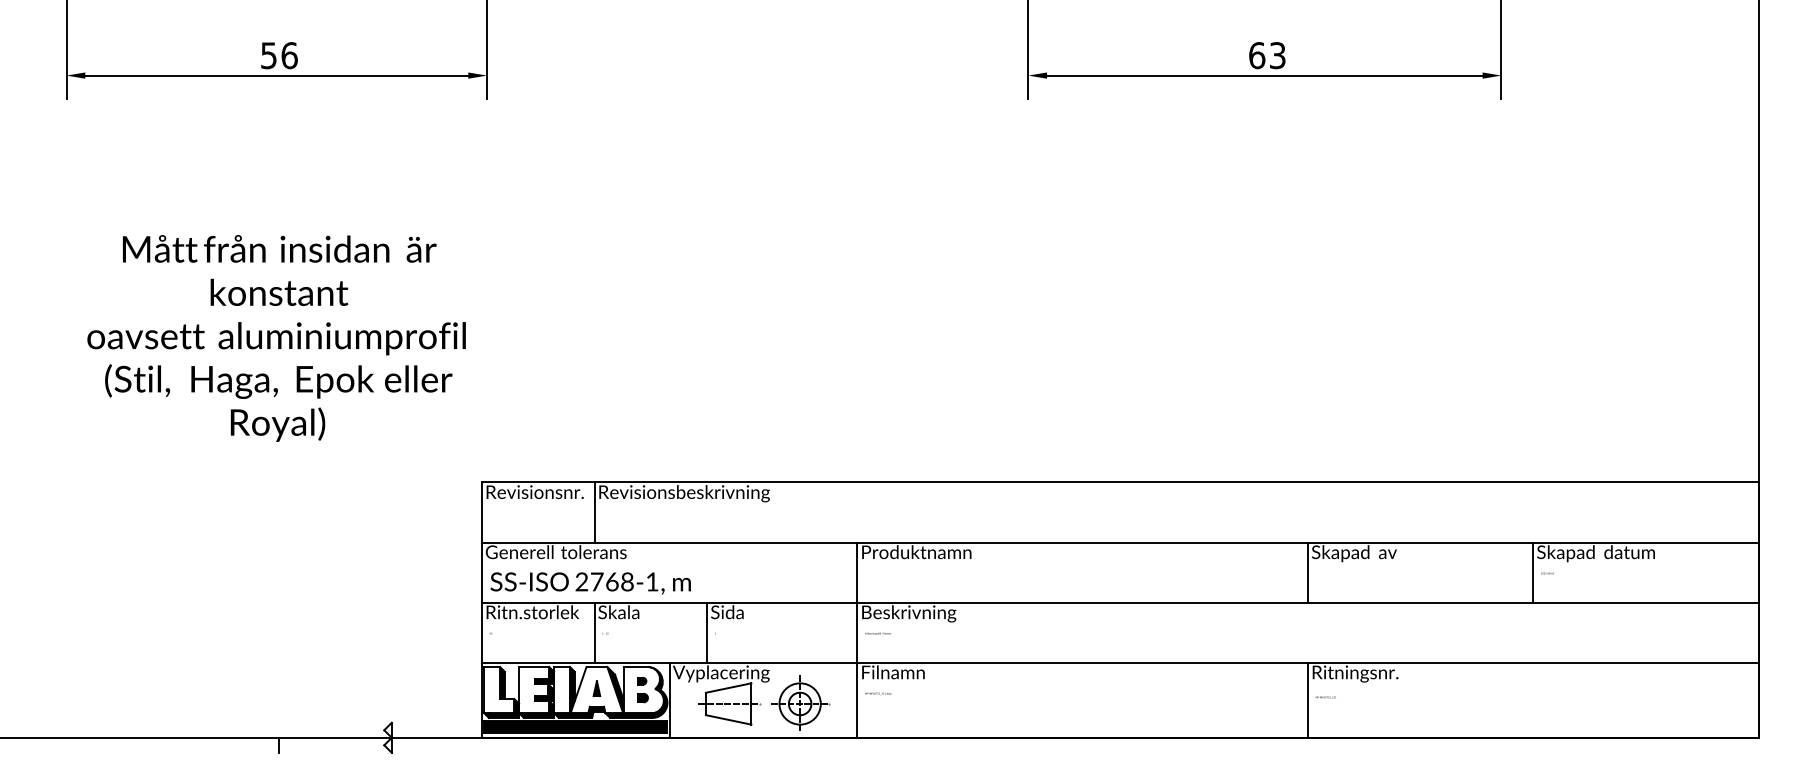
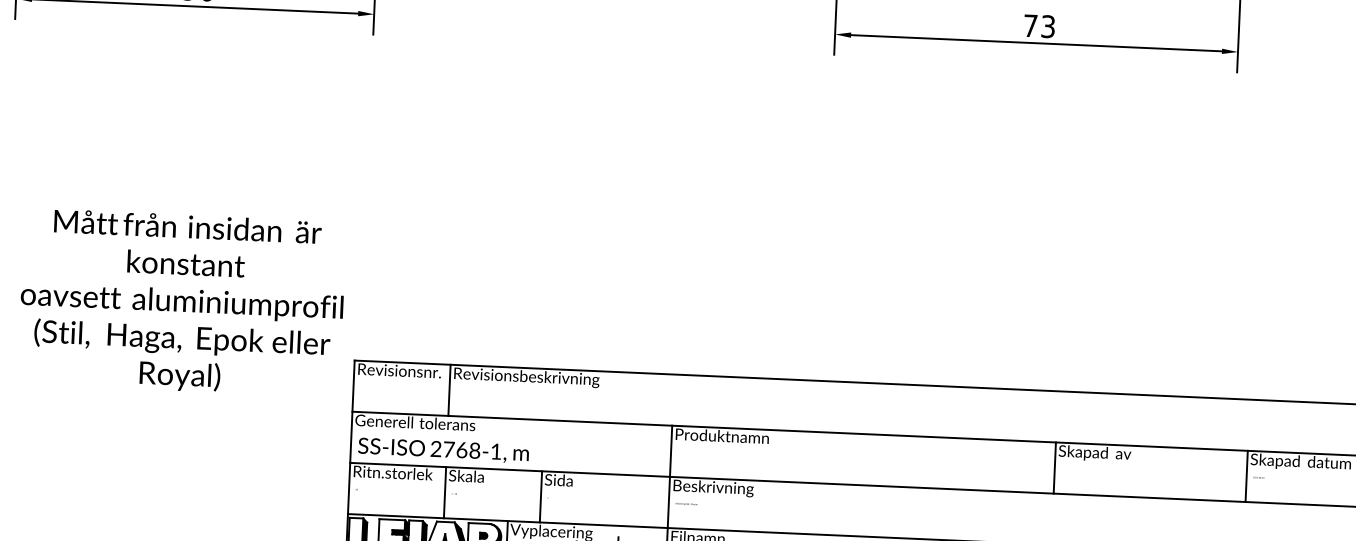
text: (1257, 55) -> (1031, 25), 63 -> 73
text: (276, 338) -> (181, 302), moved

